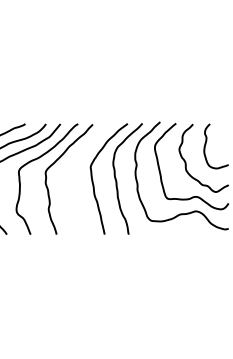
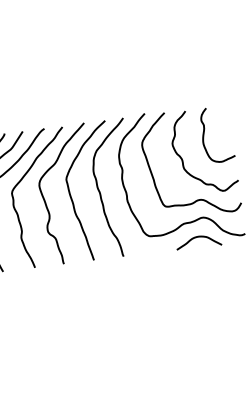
curve: (72, 182) -> (46, 201), added
curve: (190, 227) -> (198, 238), added

